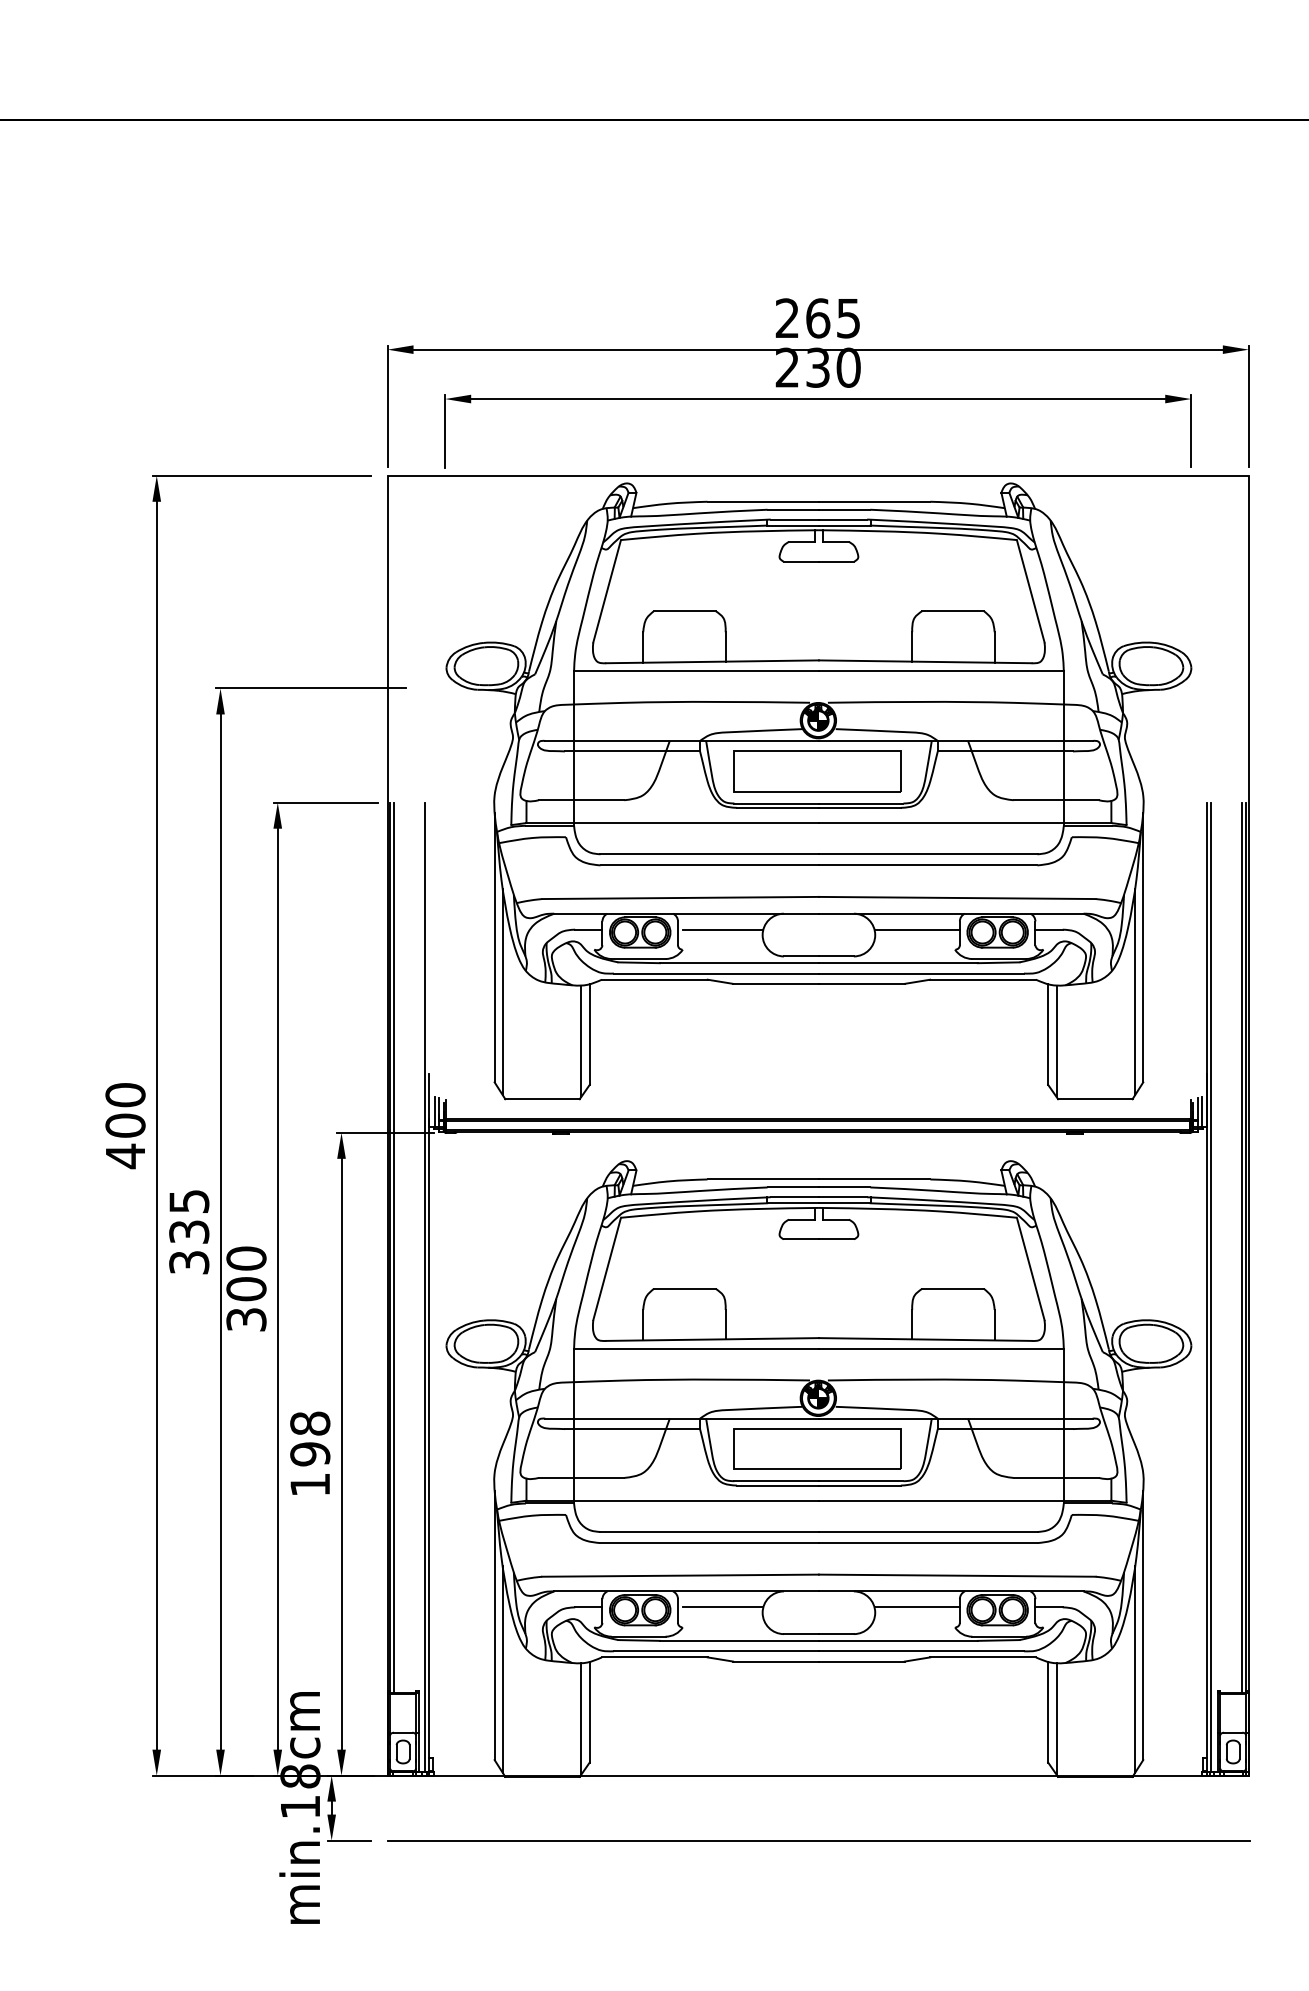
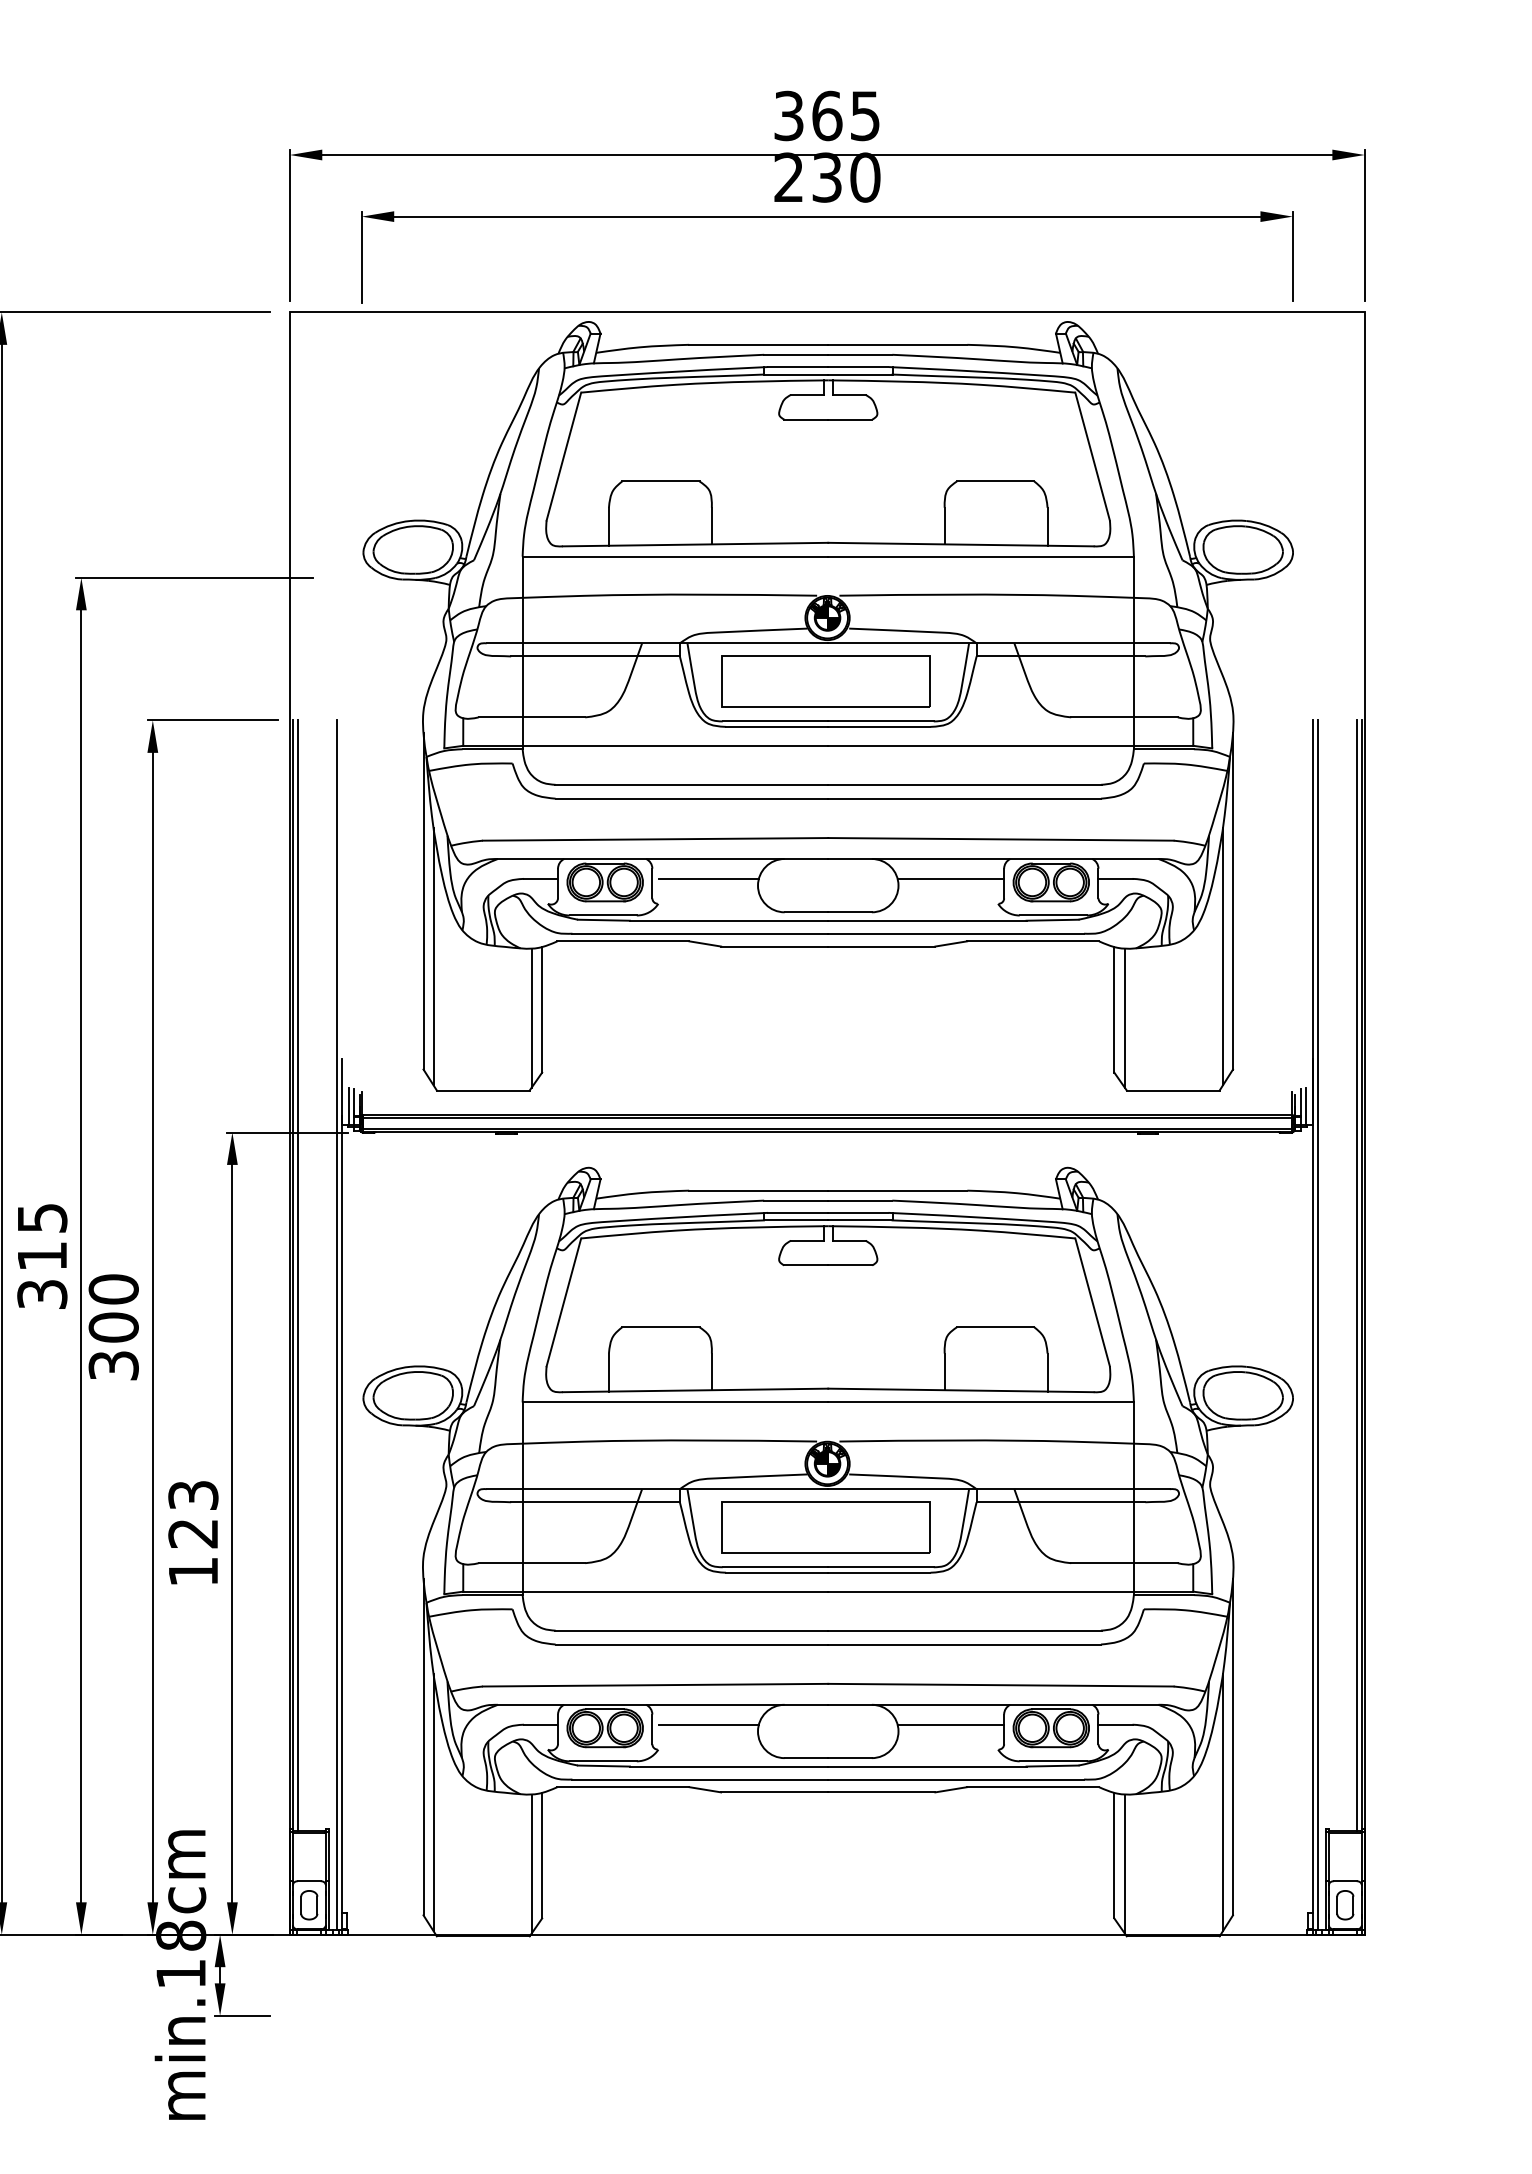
text: (786, 318) -> (787, 116), 265 -> 365
text: (189, 1231) -> (42, 1255), 335 -> 315
text: (310, 1438) -> (193, 1513), 198 -> 123
line: (818, 1840) -> (827, 2015), removed

